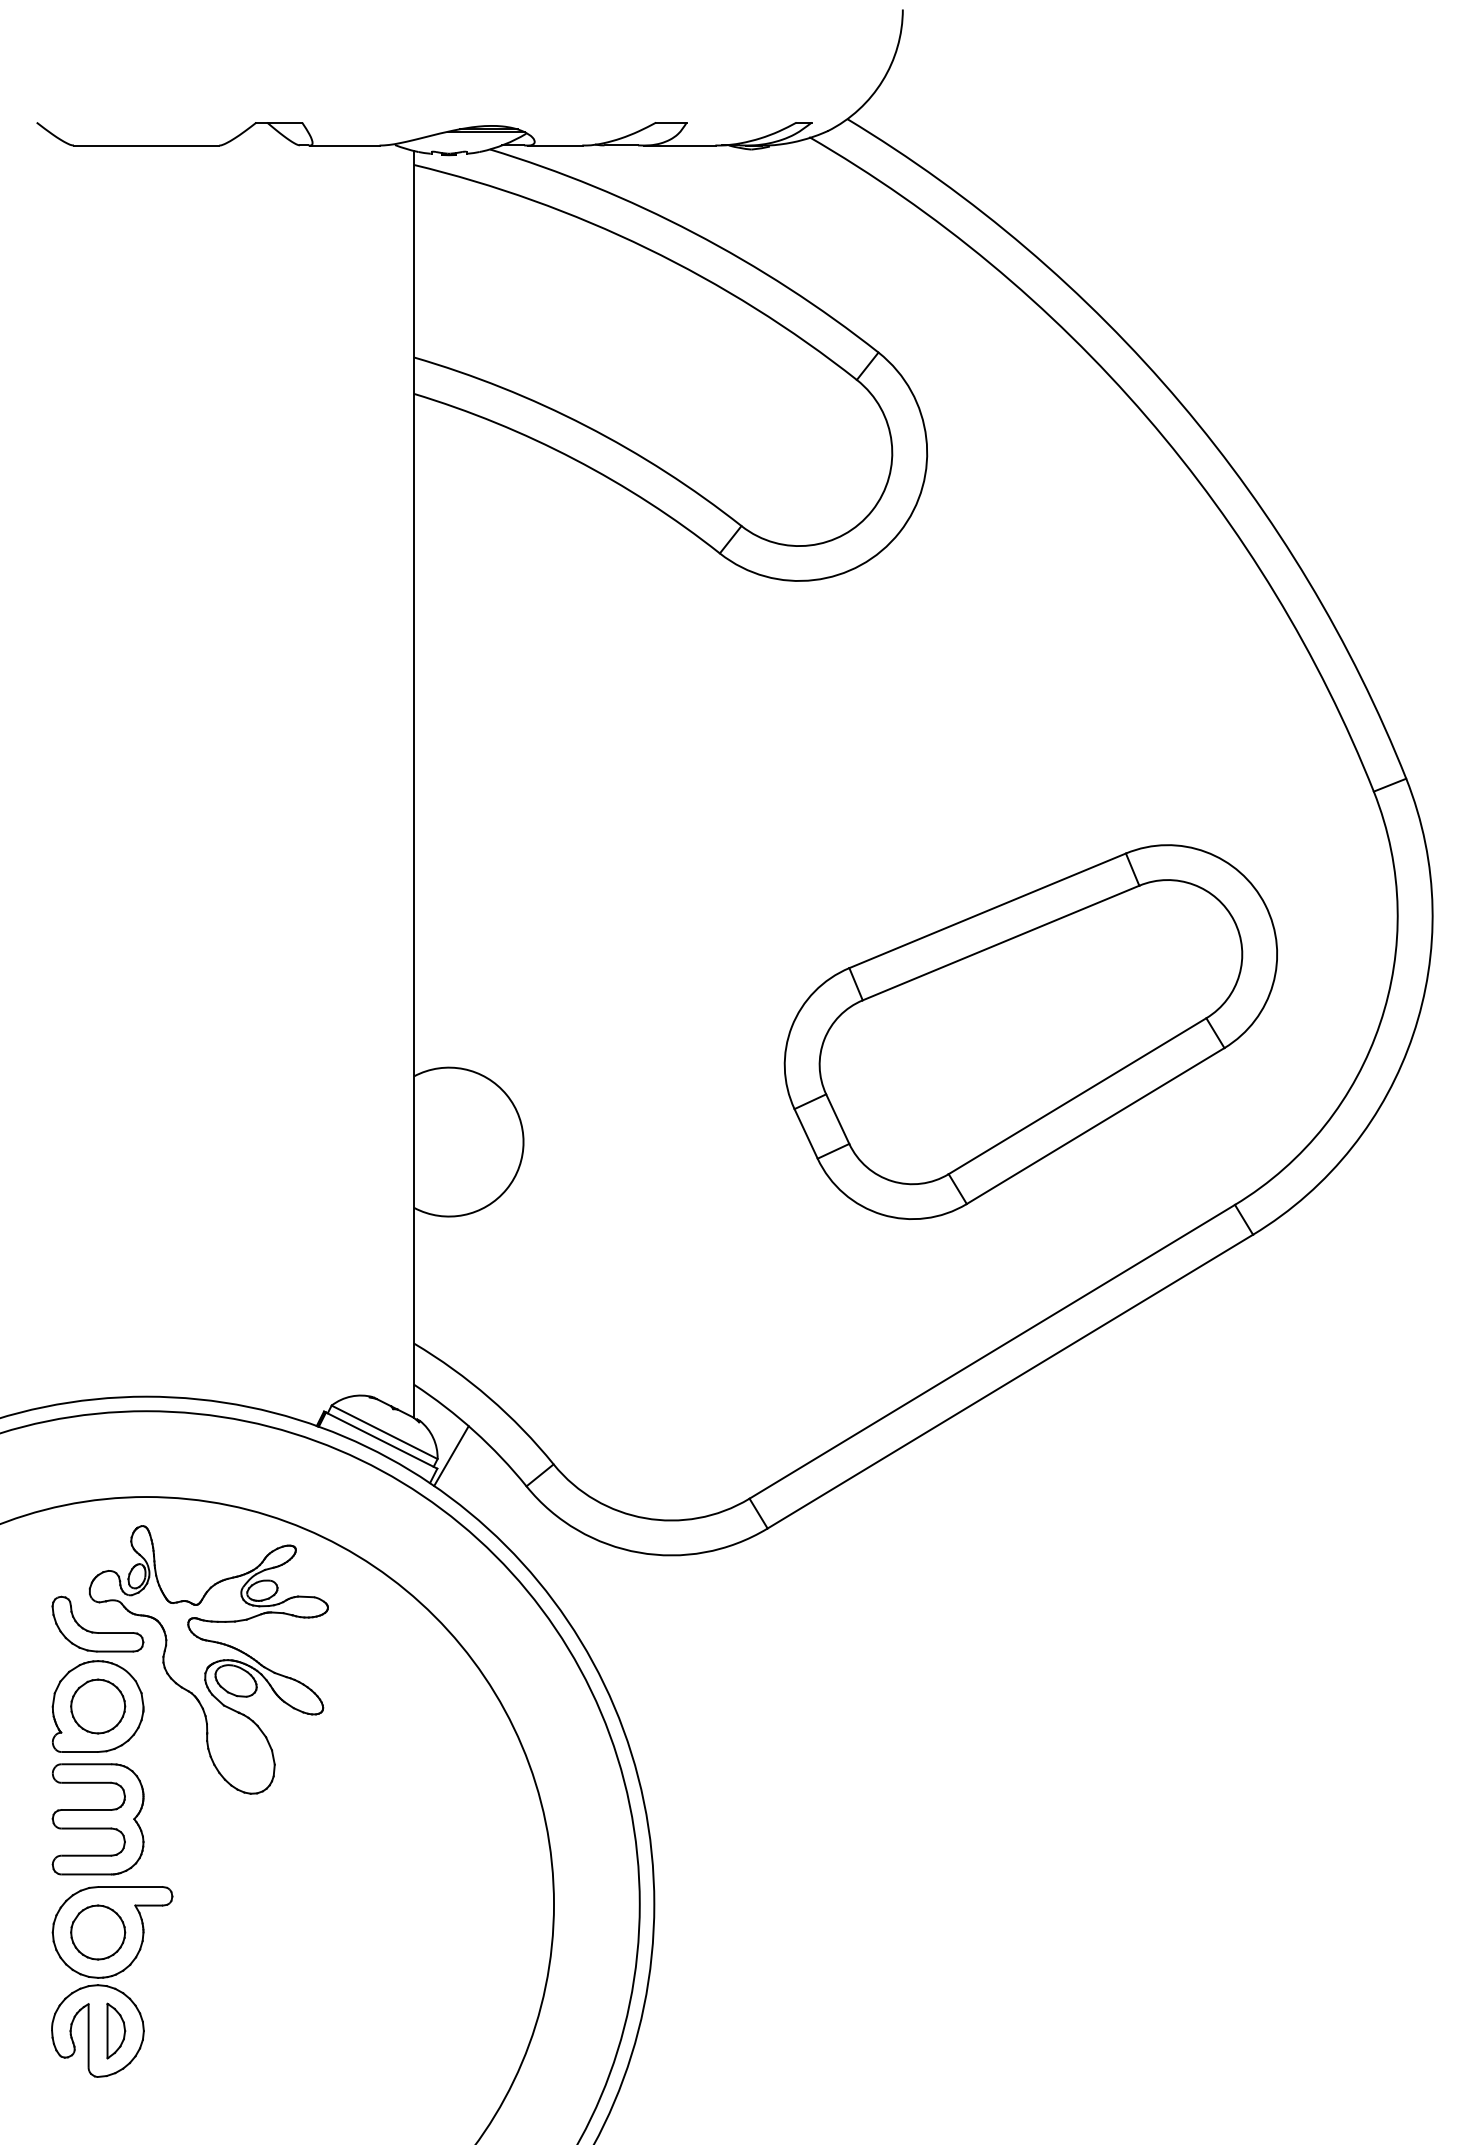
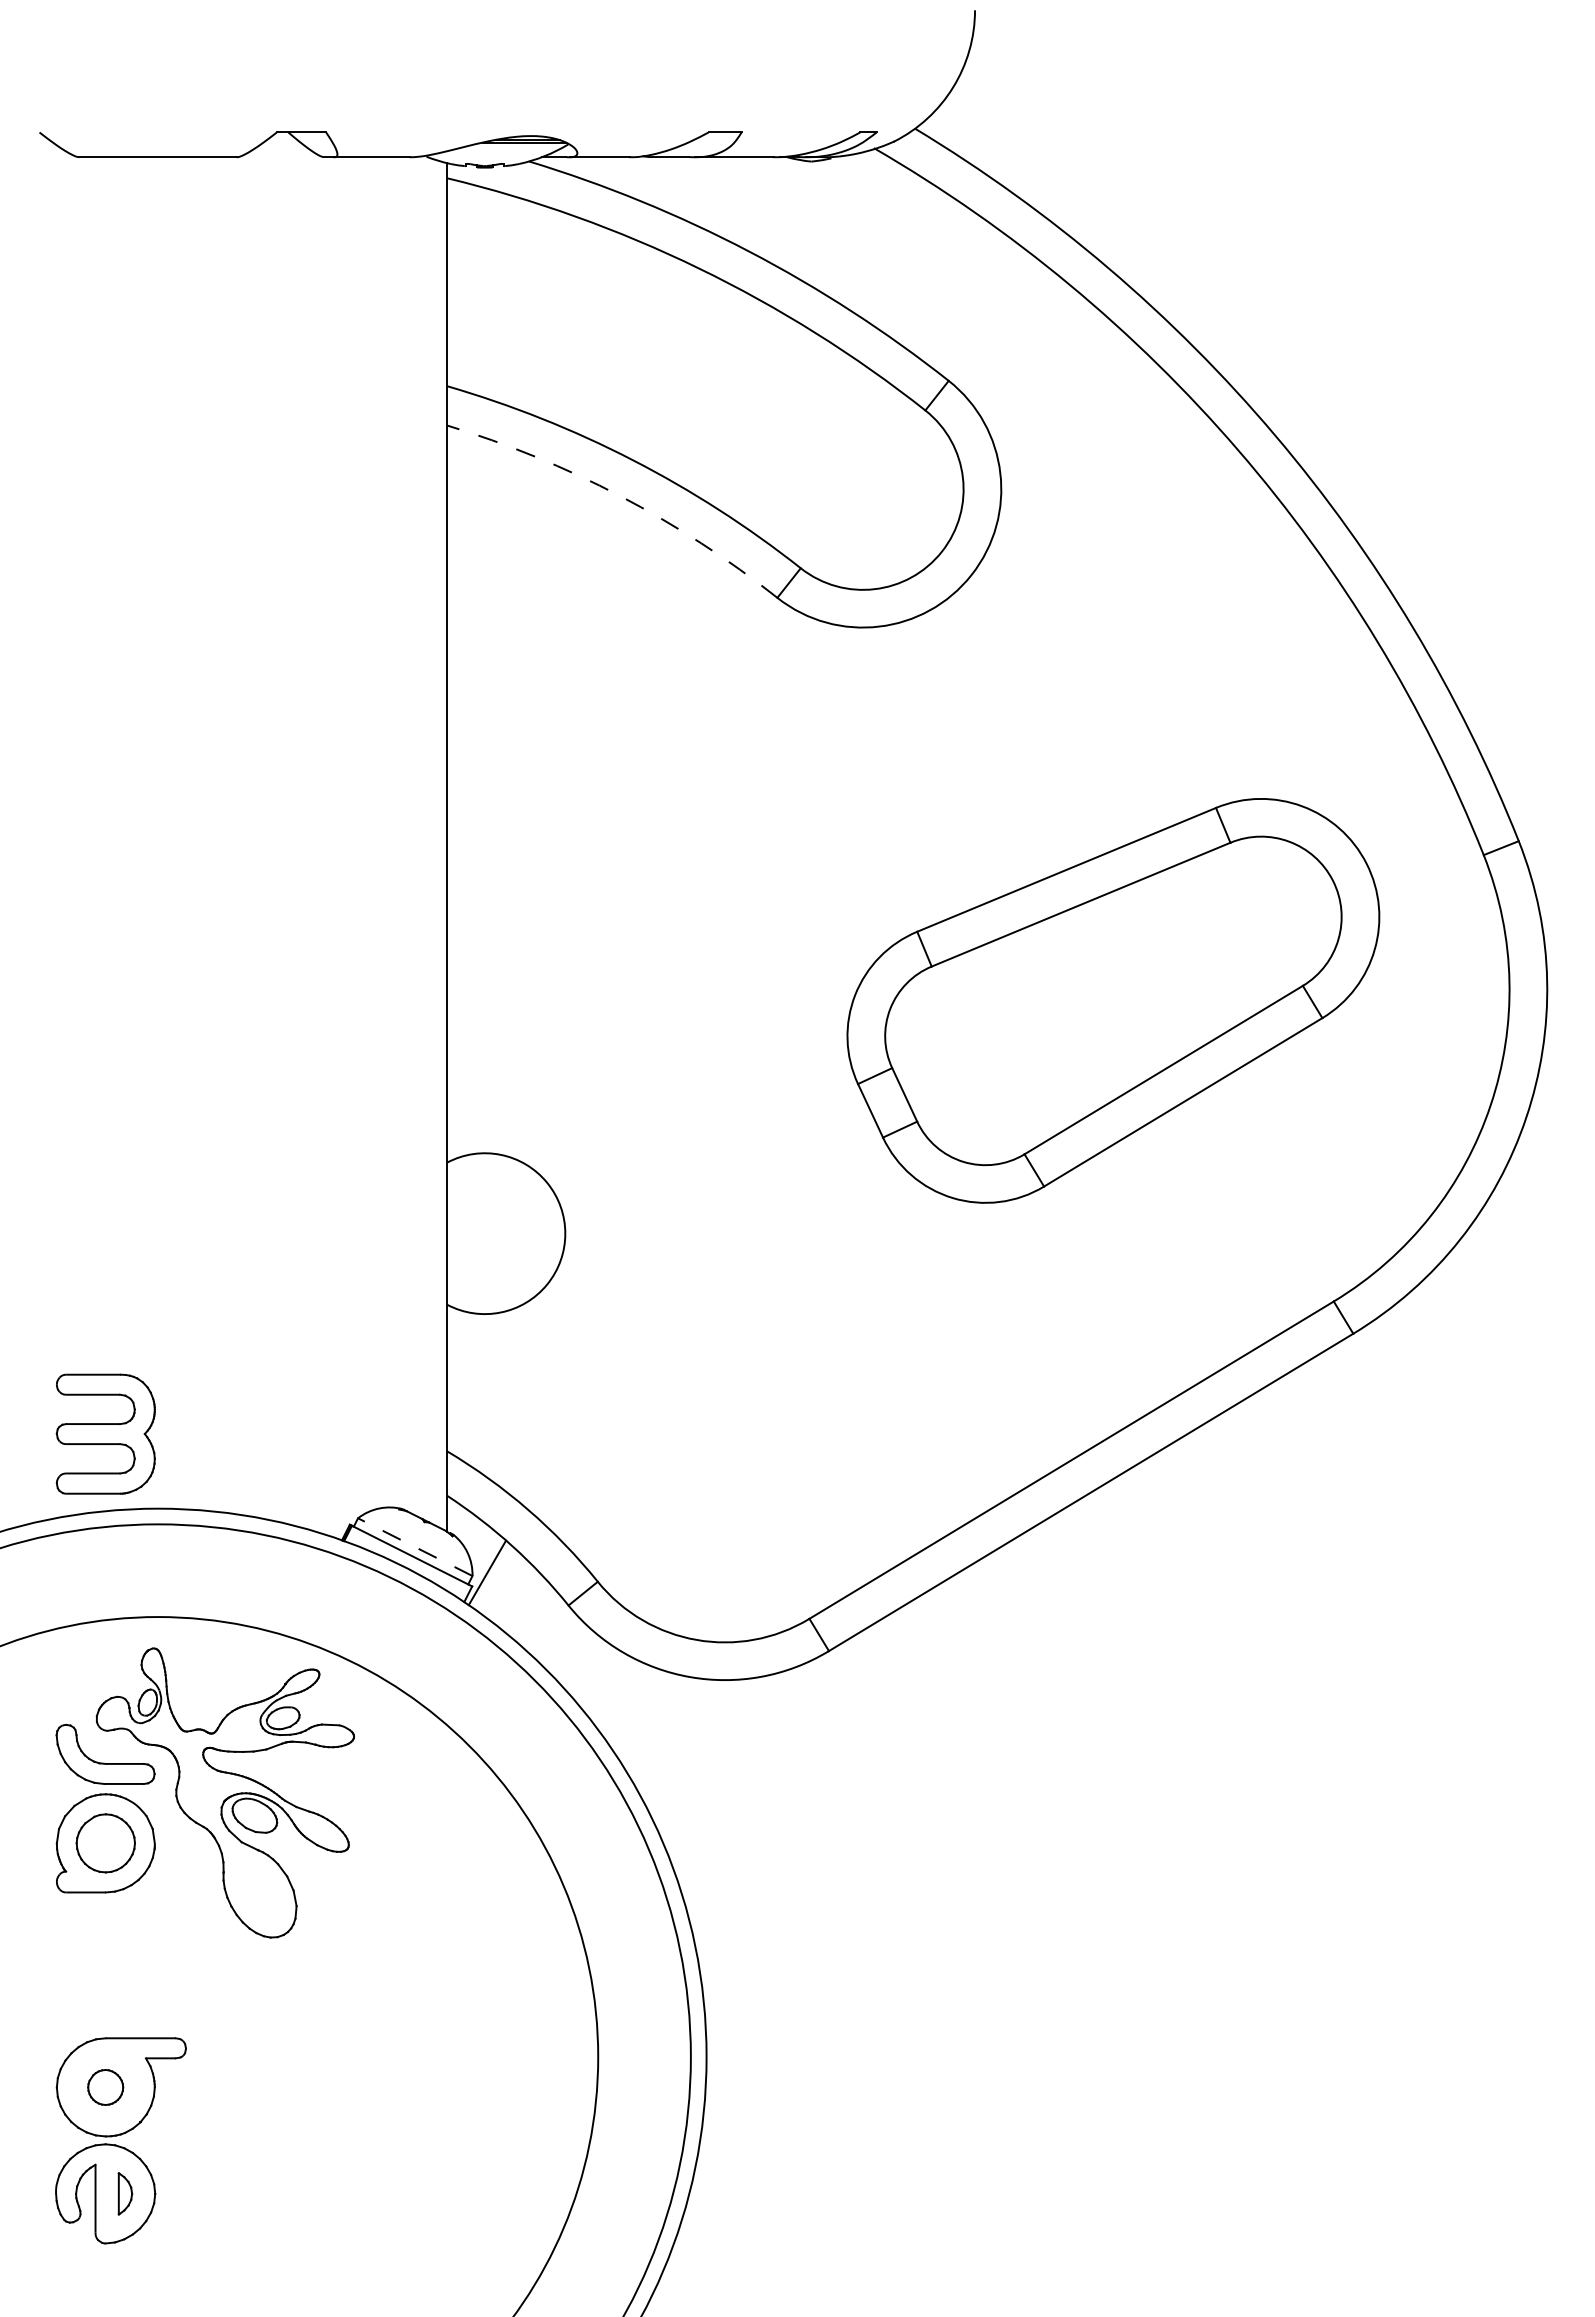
arc: (574, 459) -> (620, 496), solid -> dashed
part: (1031, 1031) -> (1113, 1000), moved
line: (383, 1431) -> (414, 1546), solid -> dashed
part: (97, 1818) -> (105, 1433), moved
part: (97, 1932) -> (105, 2087), size x0.6
part: (116, 2030) -> (125, 2193), size x0.7

